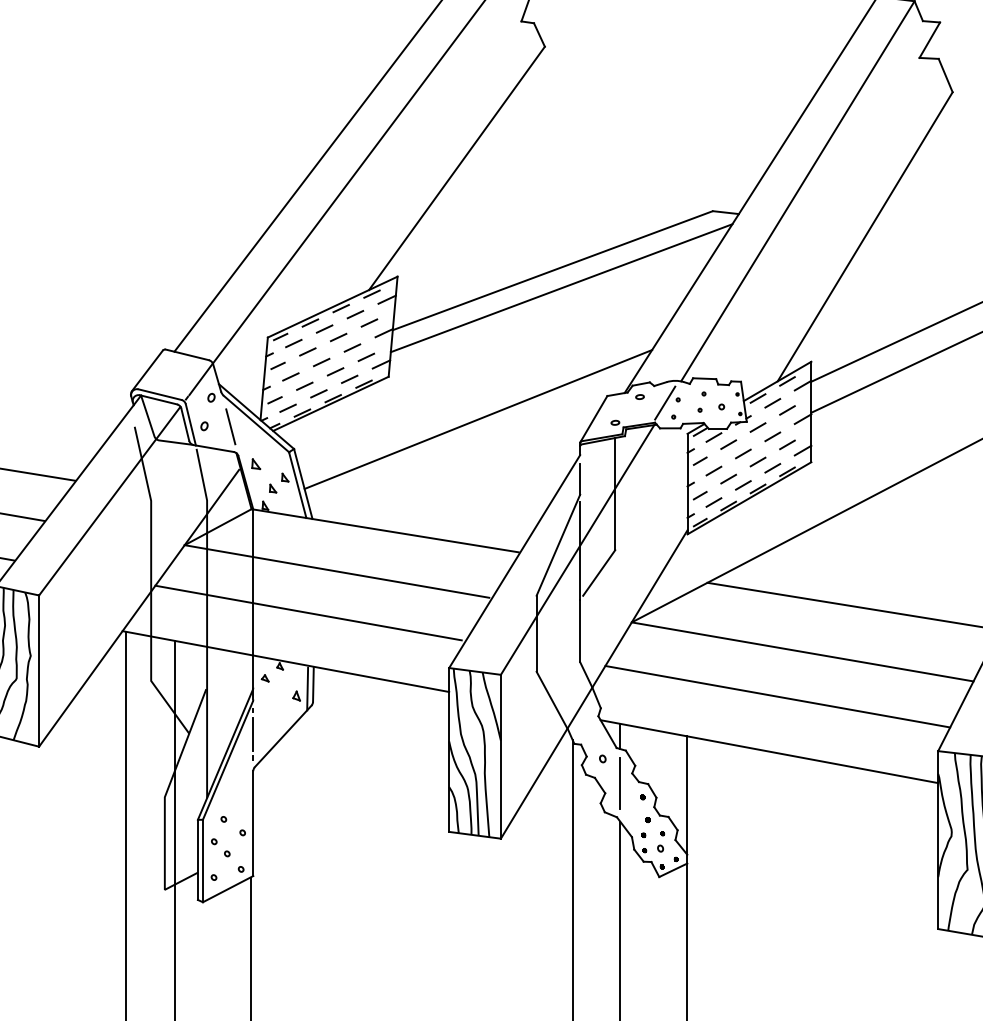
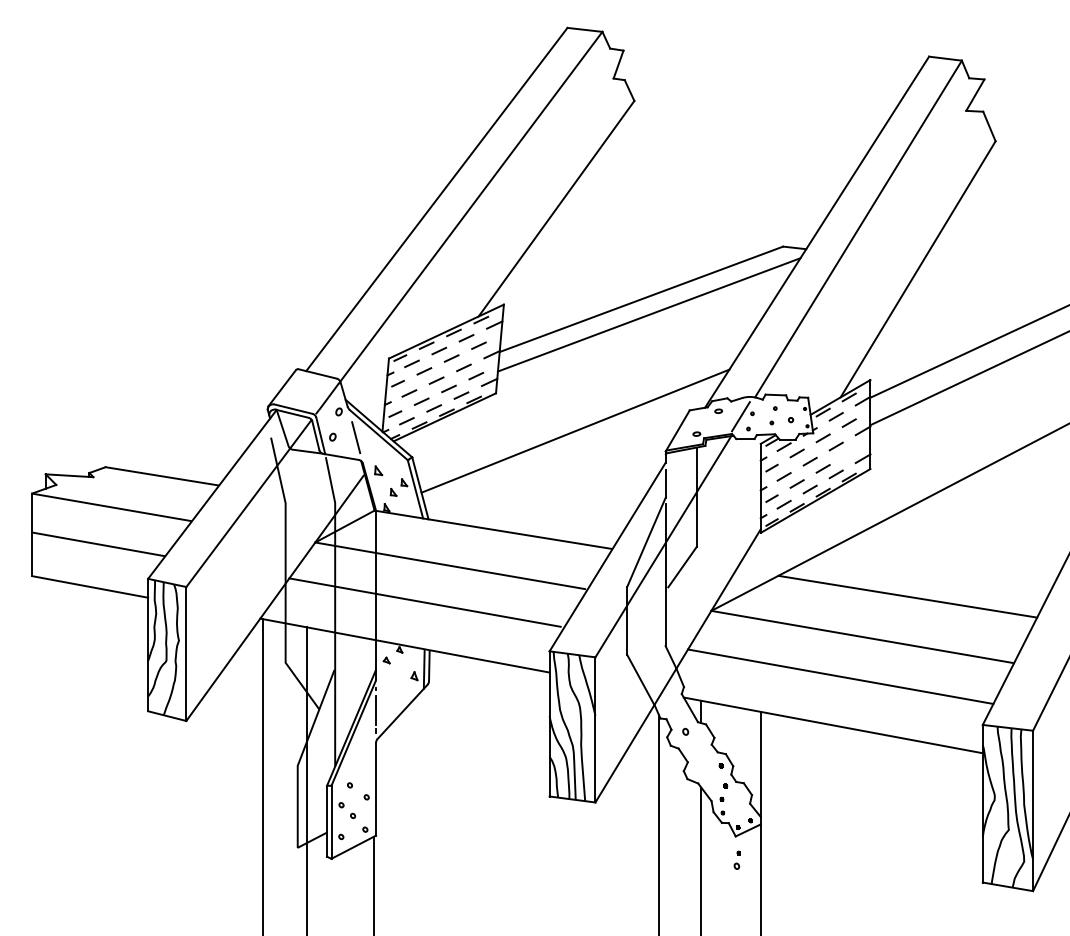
line: (786, 444) -> (848, 453), removed
line: (620, 783) -> (701, 753), removed
part: (660, 840) -> (736, 859), moved

